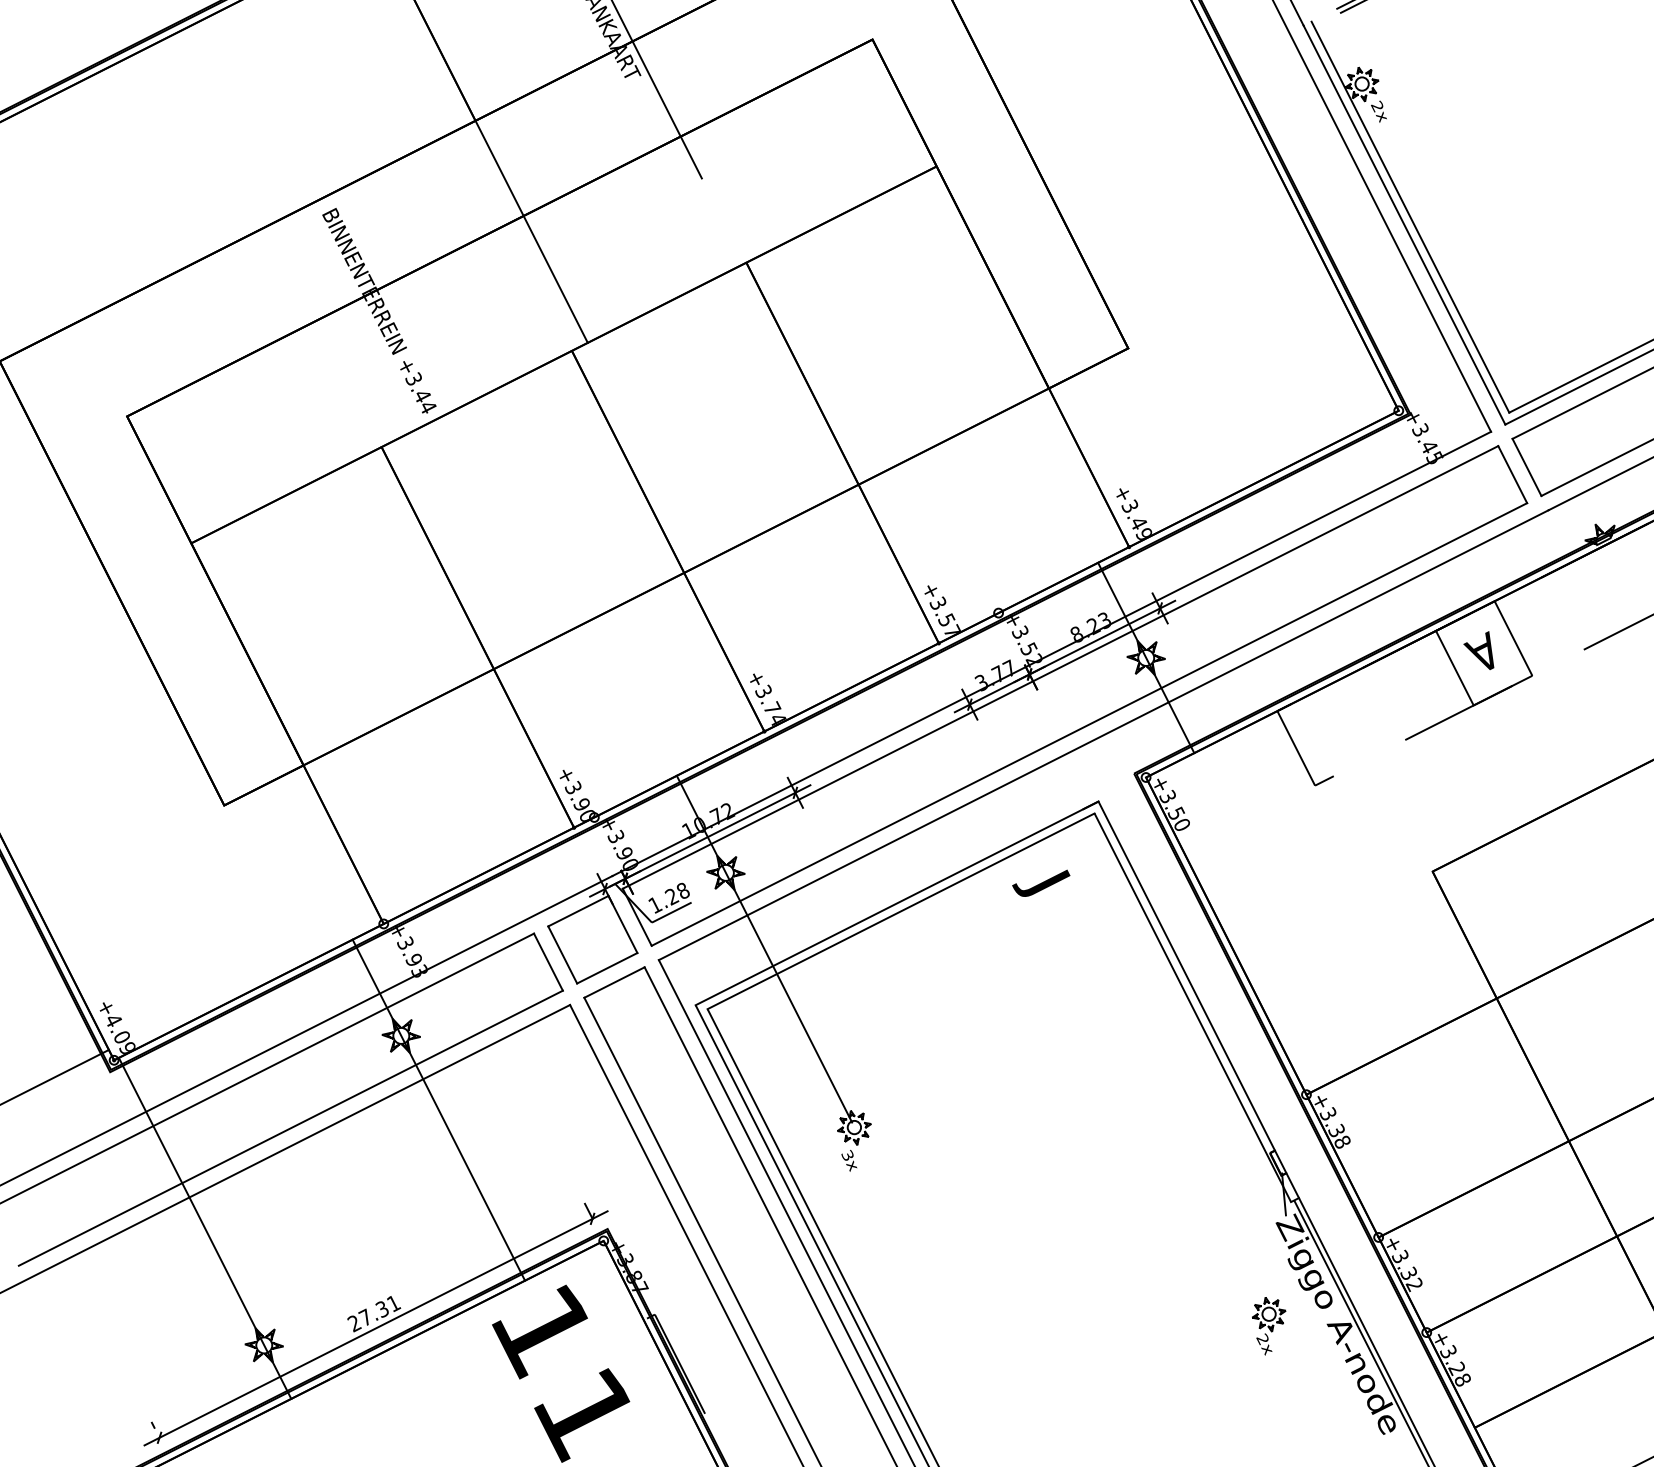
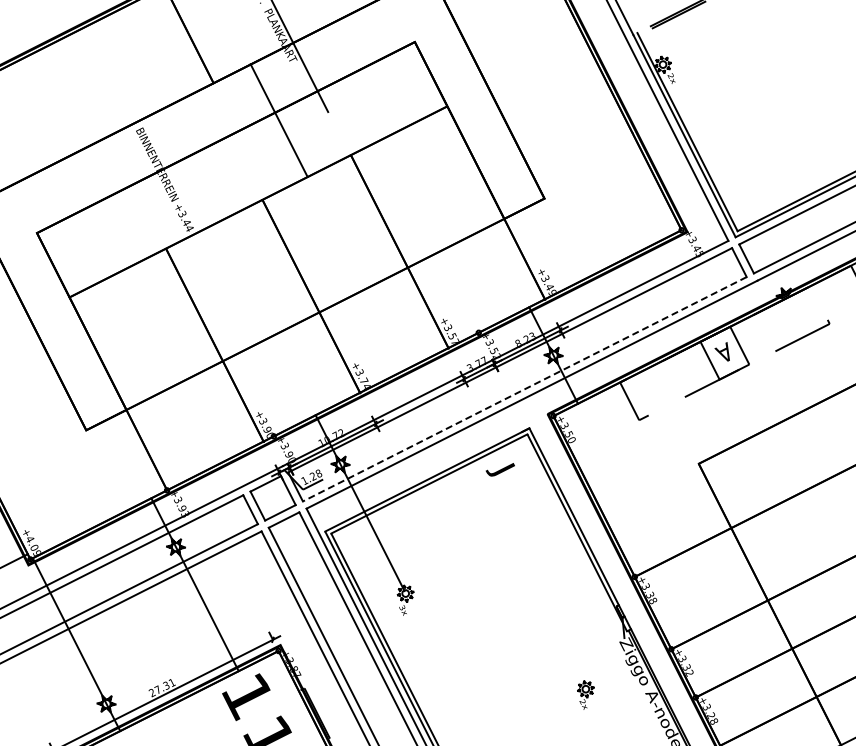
line: (530, 231) -> (278, 120), moved
line: (1088, 724) -> (524, 389), solid -> dashed
part: (1268, 1324) -> (585, 694), moved

